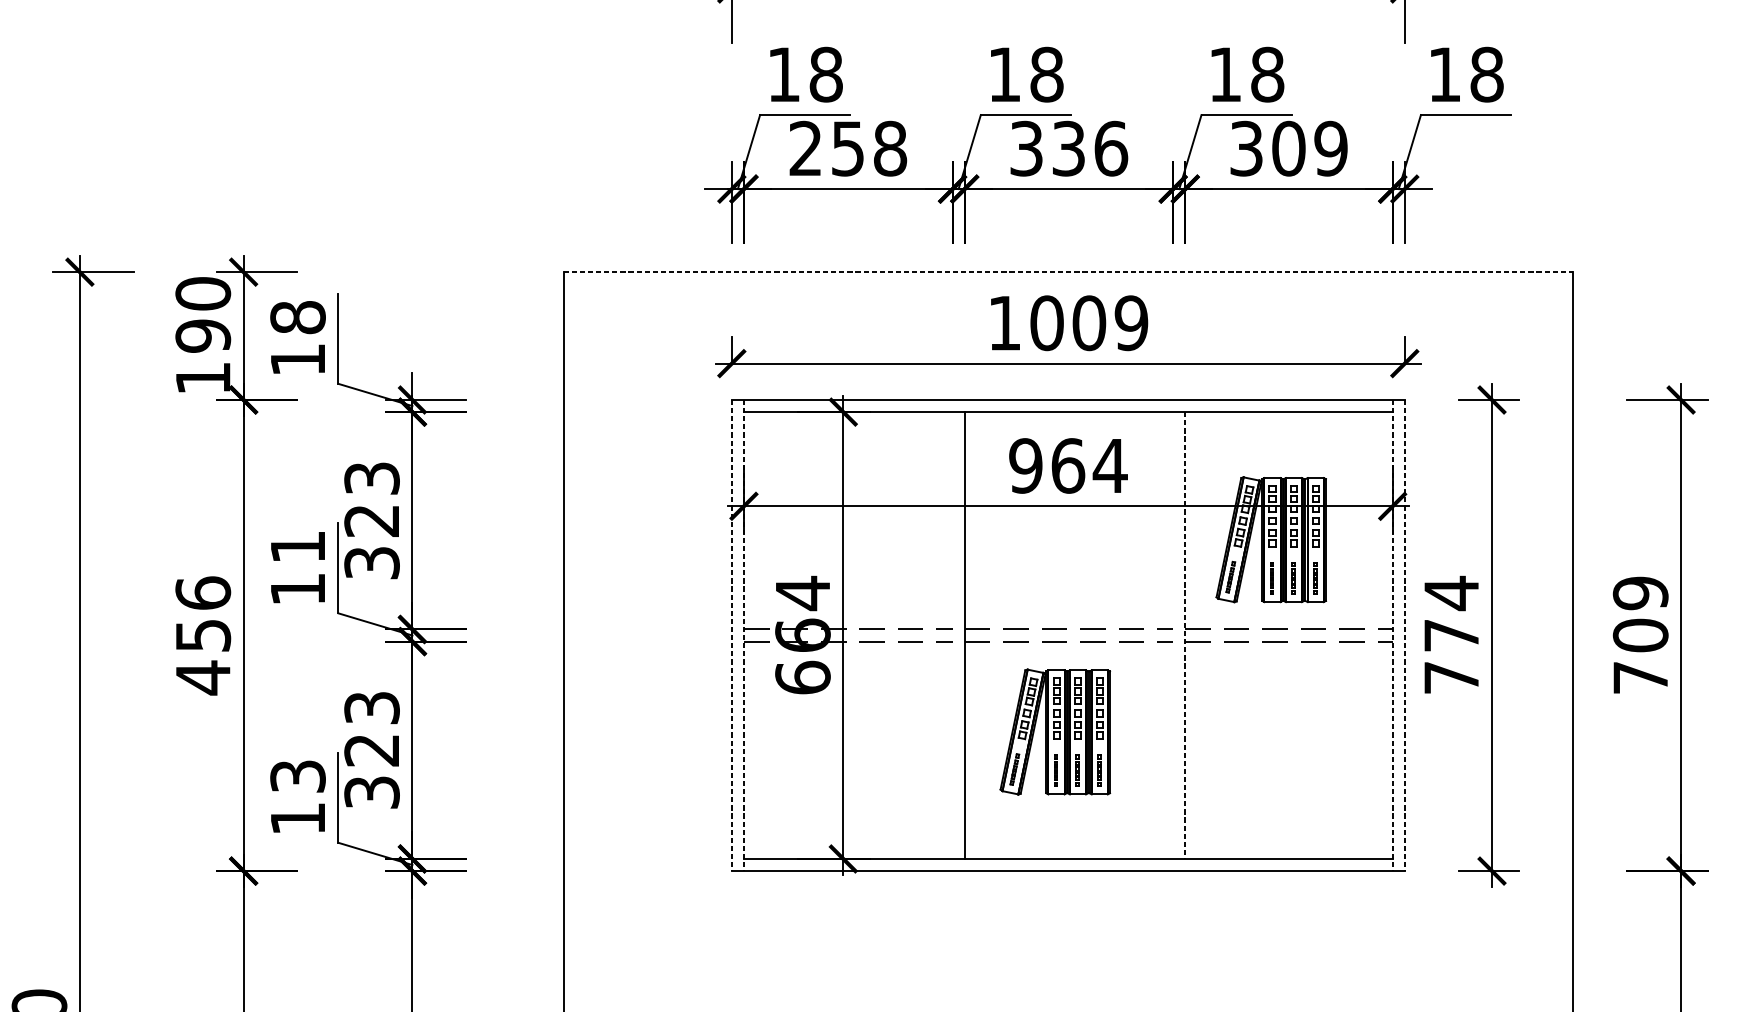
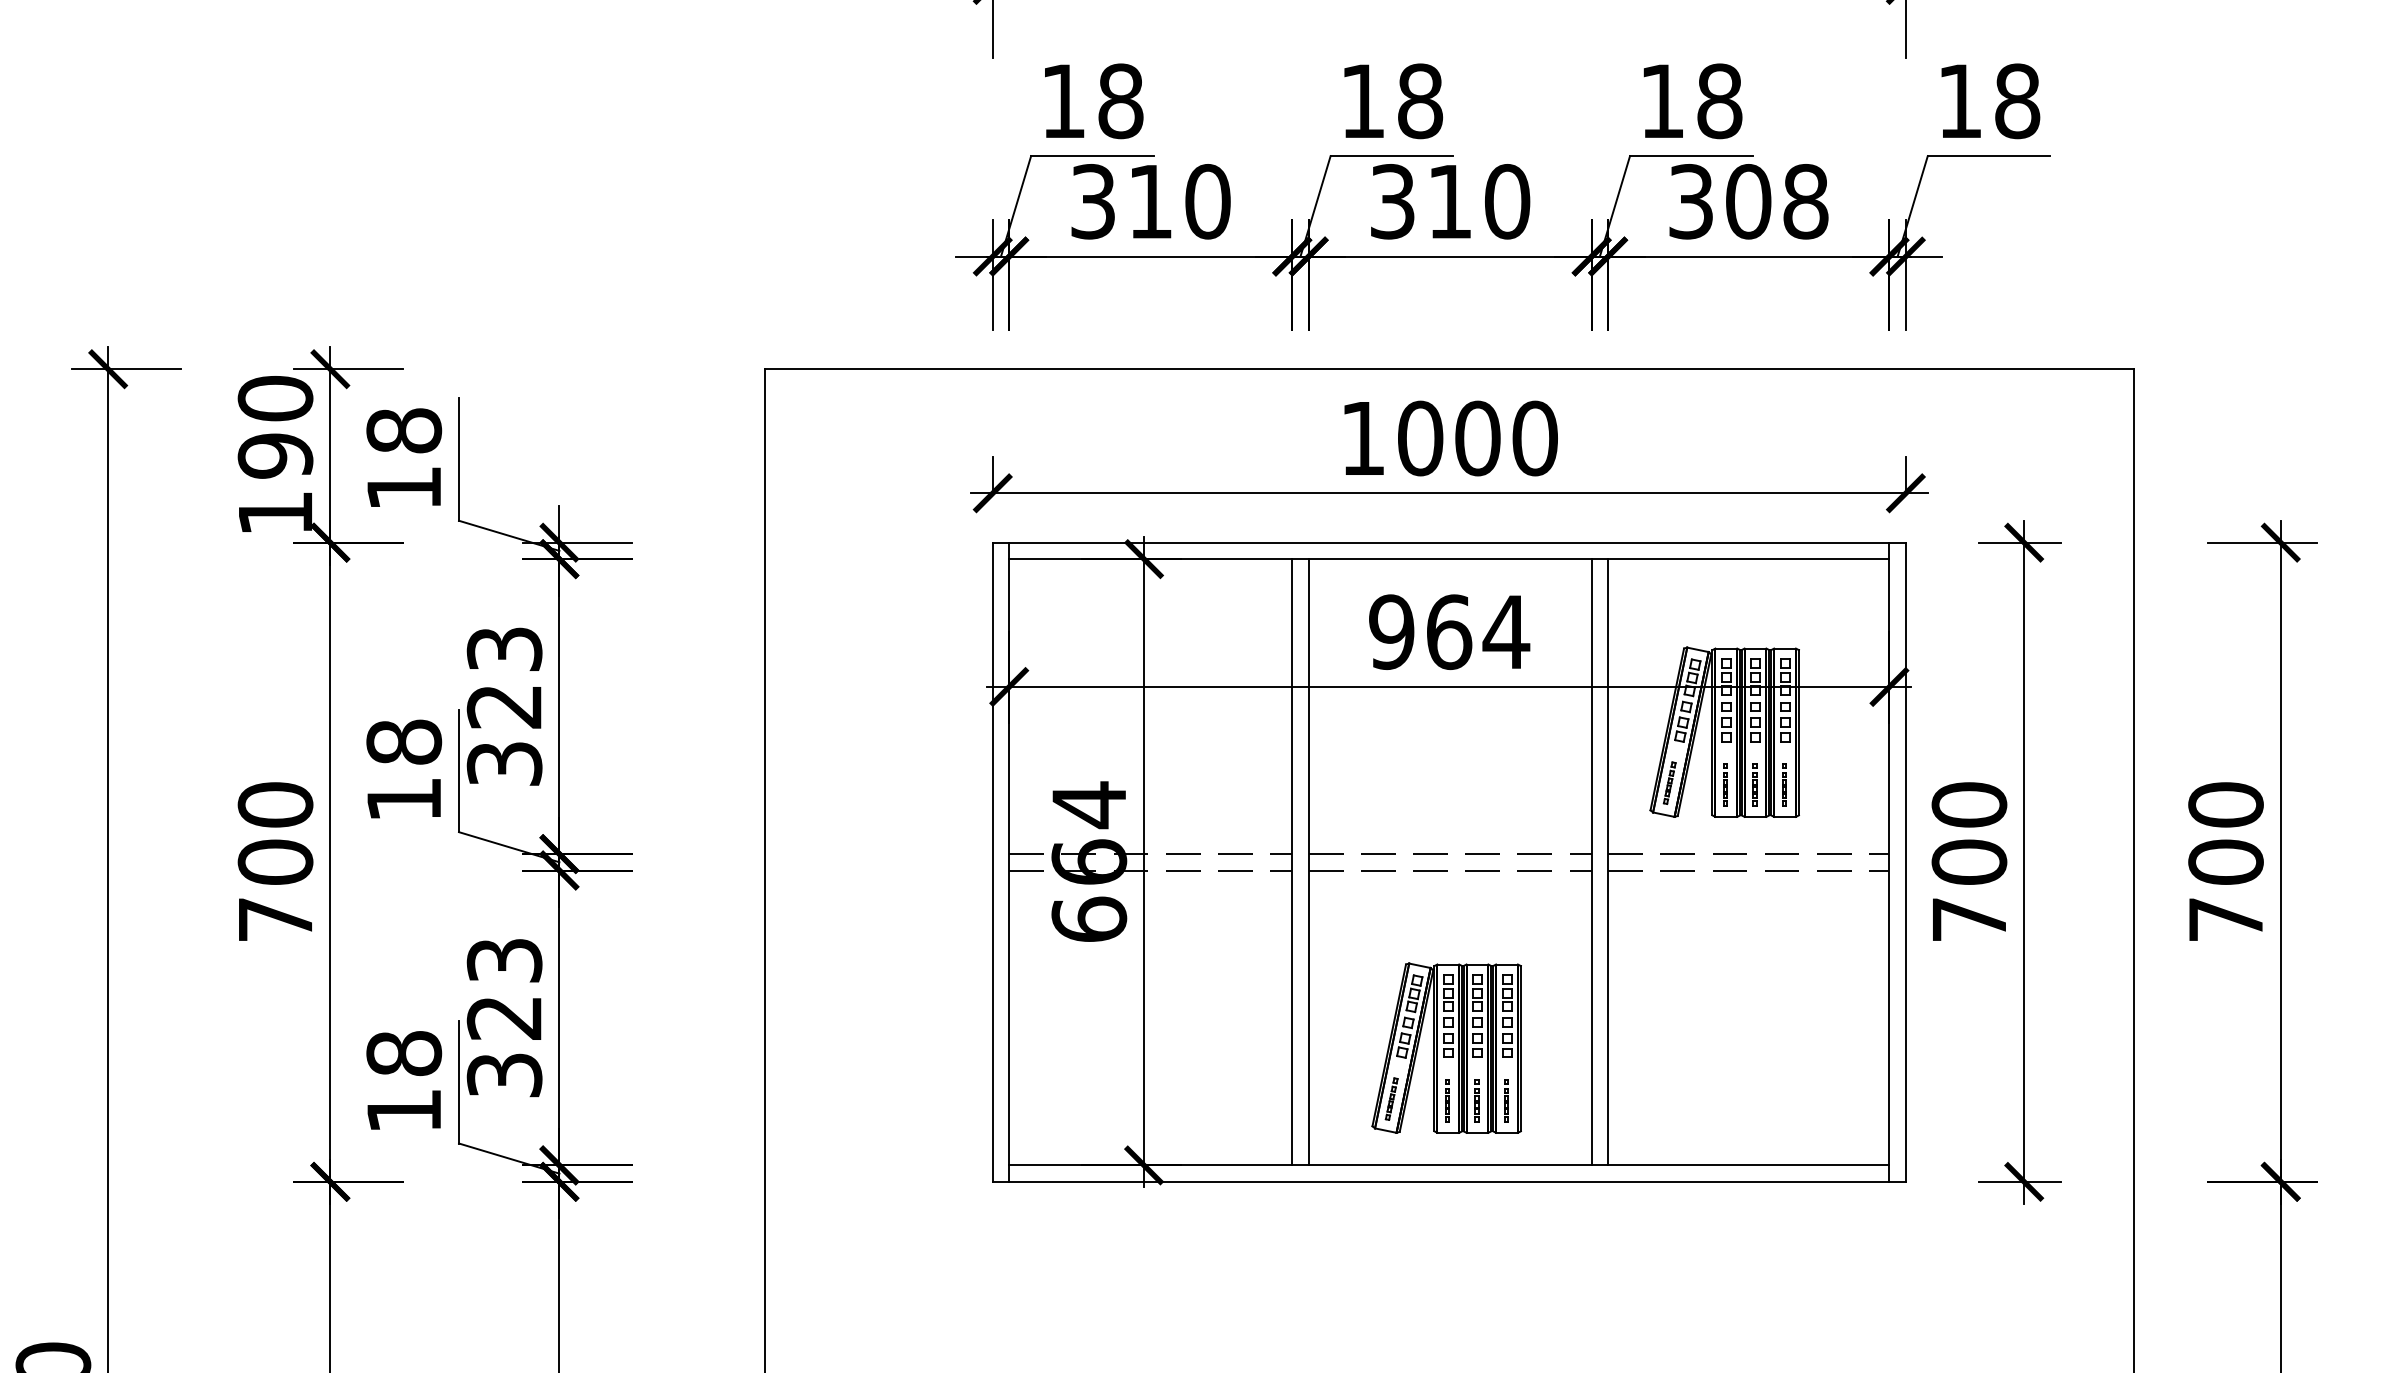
text: (848, 148) -> (1150, 201), 258 -> 310
text: (1090, 148) -> (1479, 201), 336 -> 310
text: (1330, 148) -> (1805, 201), 309 -> 308
line: (1068, 272) -> (1449, 369), dashed -> solid
text: (1131, 323) -> (1534, 438), 1009 -> 1000
text: (298, 546) -> (404, 741), 11 -> 18
text: (1640, 592) -> (2225, 804), 709 -> 700
text: (1451, 613) -> (1969, 832), 774 -> 700
text: (203, 635) -> (275, 862), 456 -> 700
line: (731, 635) -> (992, 862), dashed -> solid
line: (744, 635) -> (1009, 862), dashed -> solid
line: (952, 635) -> (1292, 862), added
line: (1173, 635) -> (1591, 862), added
line: (1185, 635) -> (1608, 862), dashed -> solid
line: (1392, 635) -> (1889, 862), dashed -> solid
line: (1404, 635) -> (1905, 862), dashed -> solid
part: (1055, 731) -> (1446, 1047), moved
text: (298, 776) -> (404, 1053), 13 -> 18

